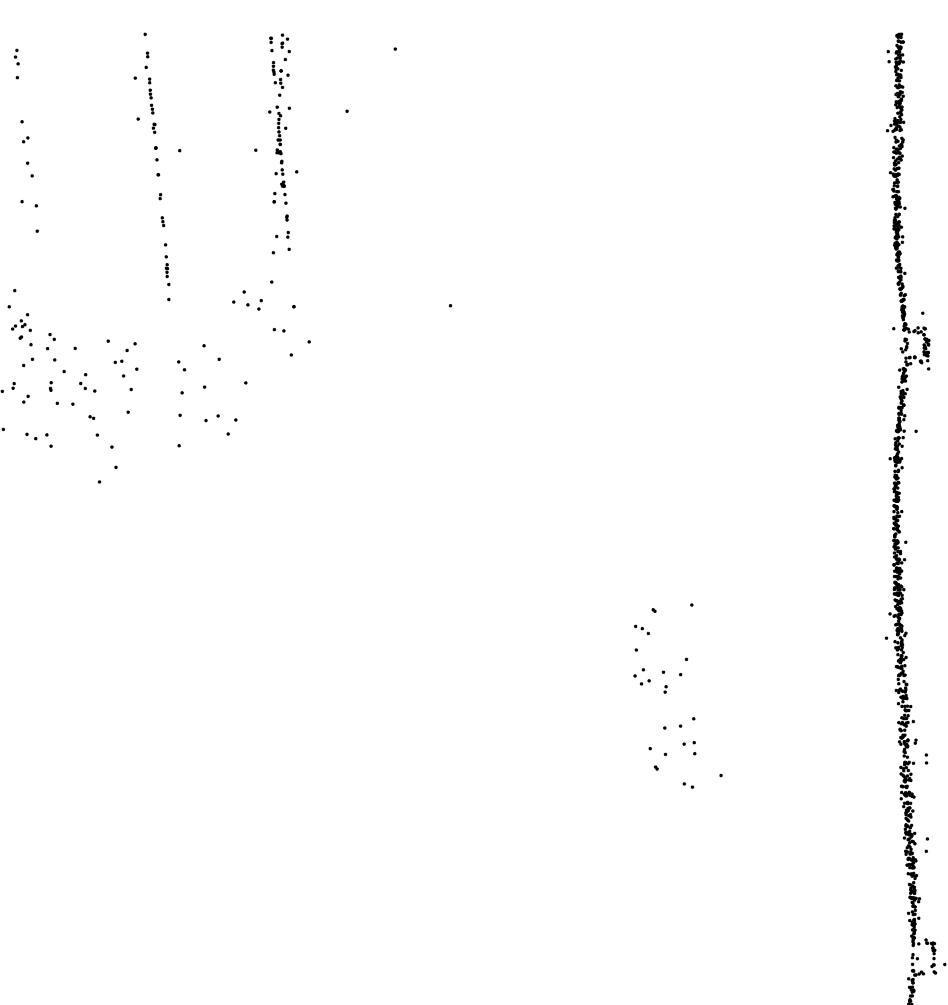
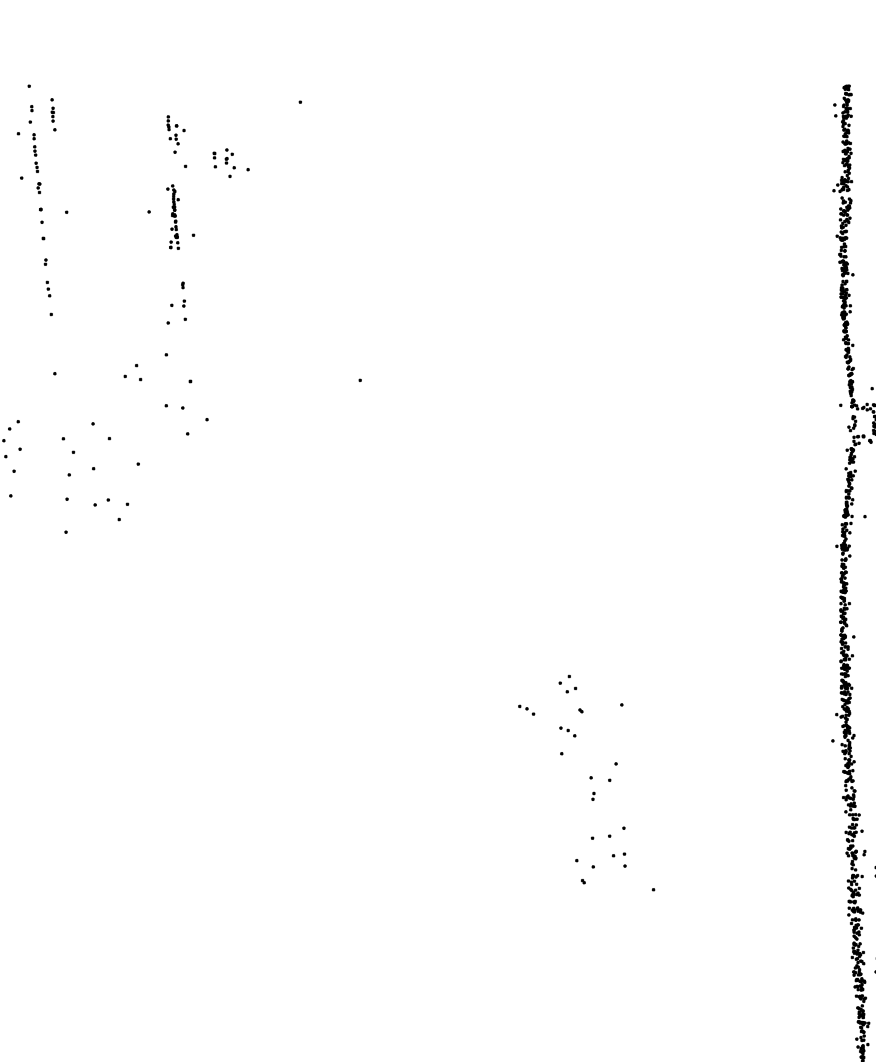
part: (279, 47) -> (223, 163), moved
part: (277, 154) -> (172, 216), size x0.6
part: (162, 221) -> (48, 289), size x1.6
part: (167, 270) -> (53, 114), moved
part: (259, 304) -> (153, 379), removed
part: (278, 330) -> (173, 407), size x1.6
part: (181, 365) -> (68, 445), size x1.6
part: (603, 609) -> (526, 709), added
part: (641, 676) -> (567, 683), moved
part: (687, 785) -> (617, 900), removed

